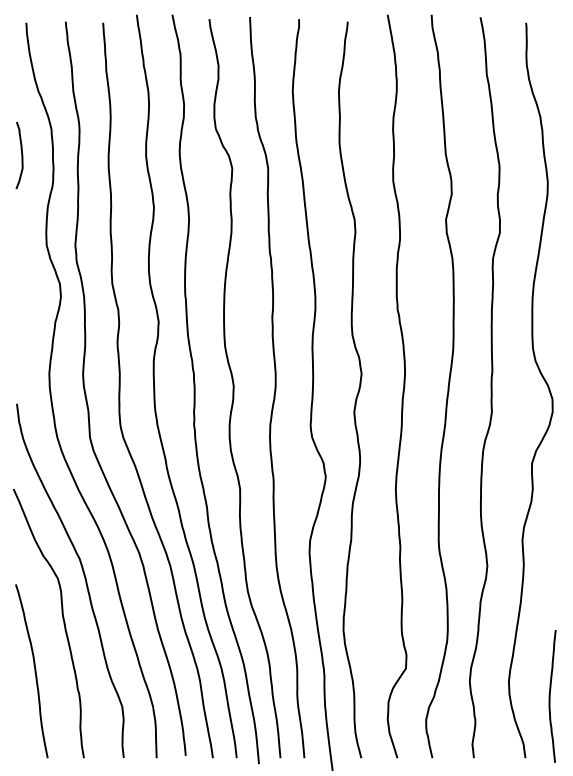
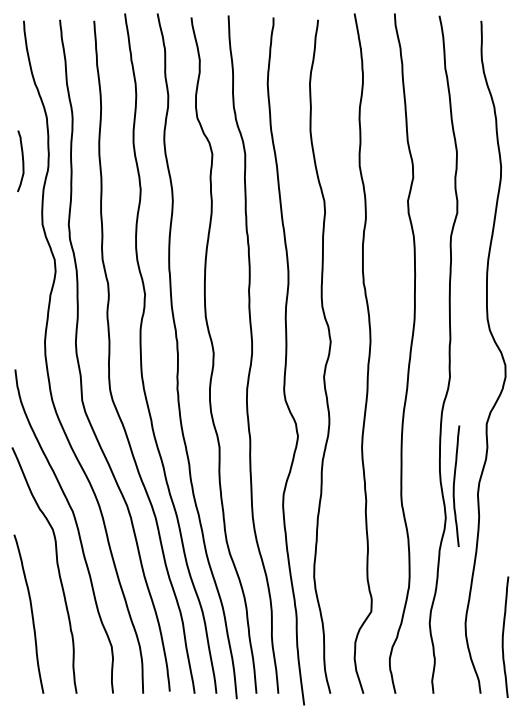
curve: (21, 155) -> (22, 161), moved
curve: (496, 530) -> (454, 485), added

